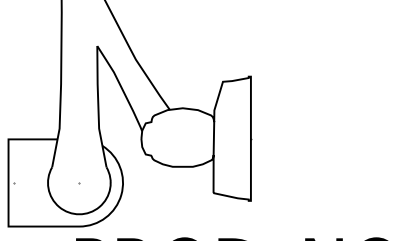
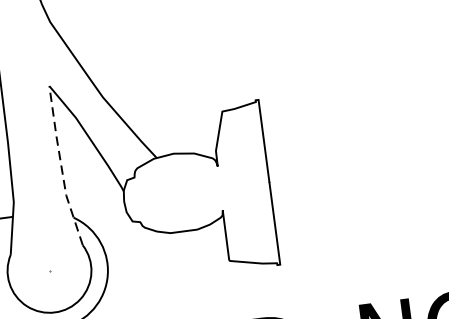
line: (98, 106) -> (61, 166), solid -> dashed
line: (213, 138) -> (219, 188), removed

